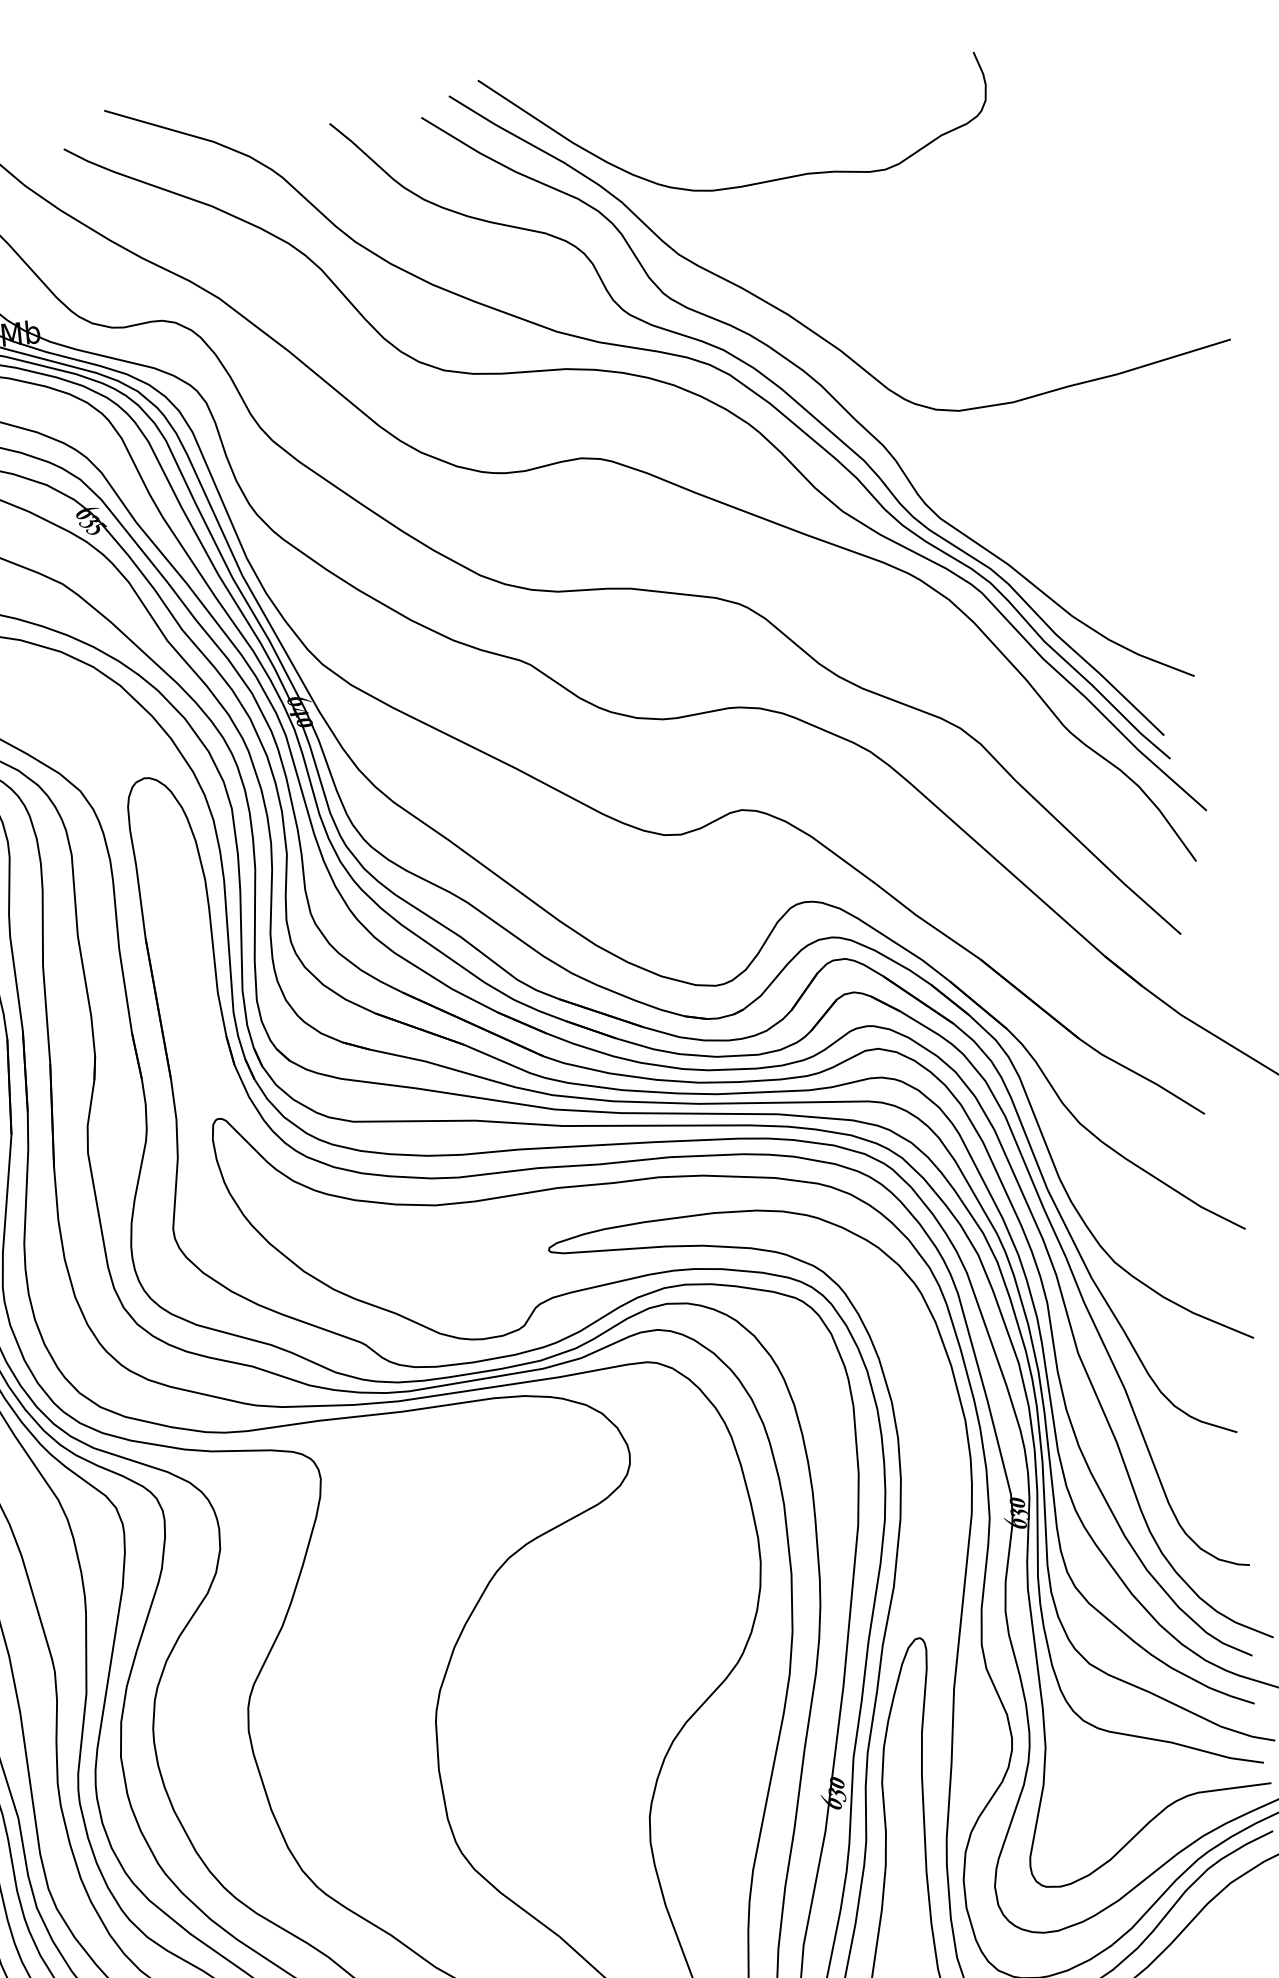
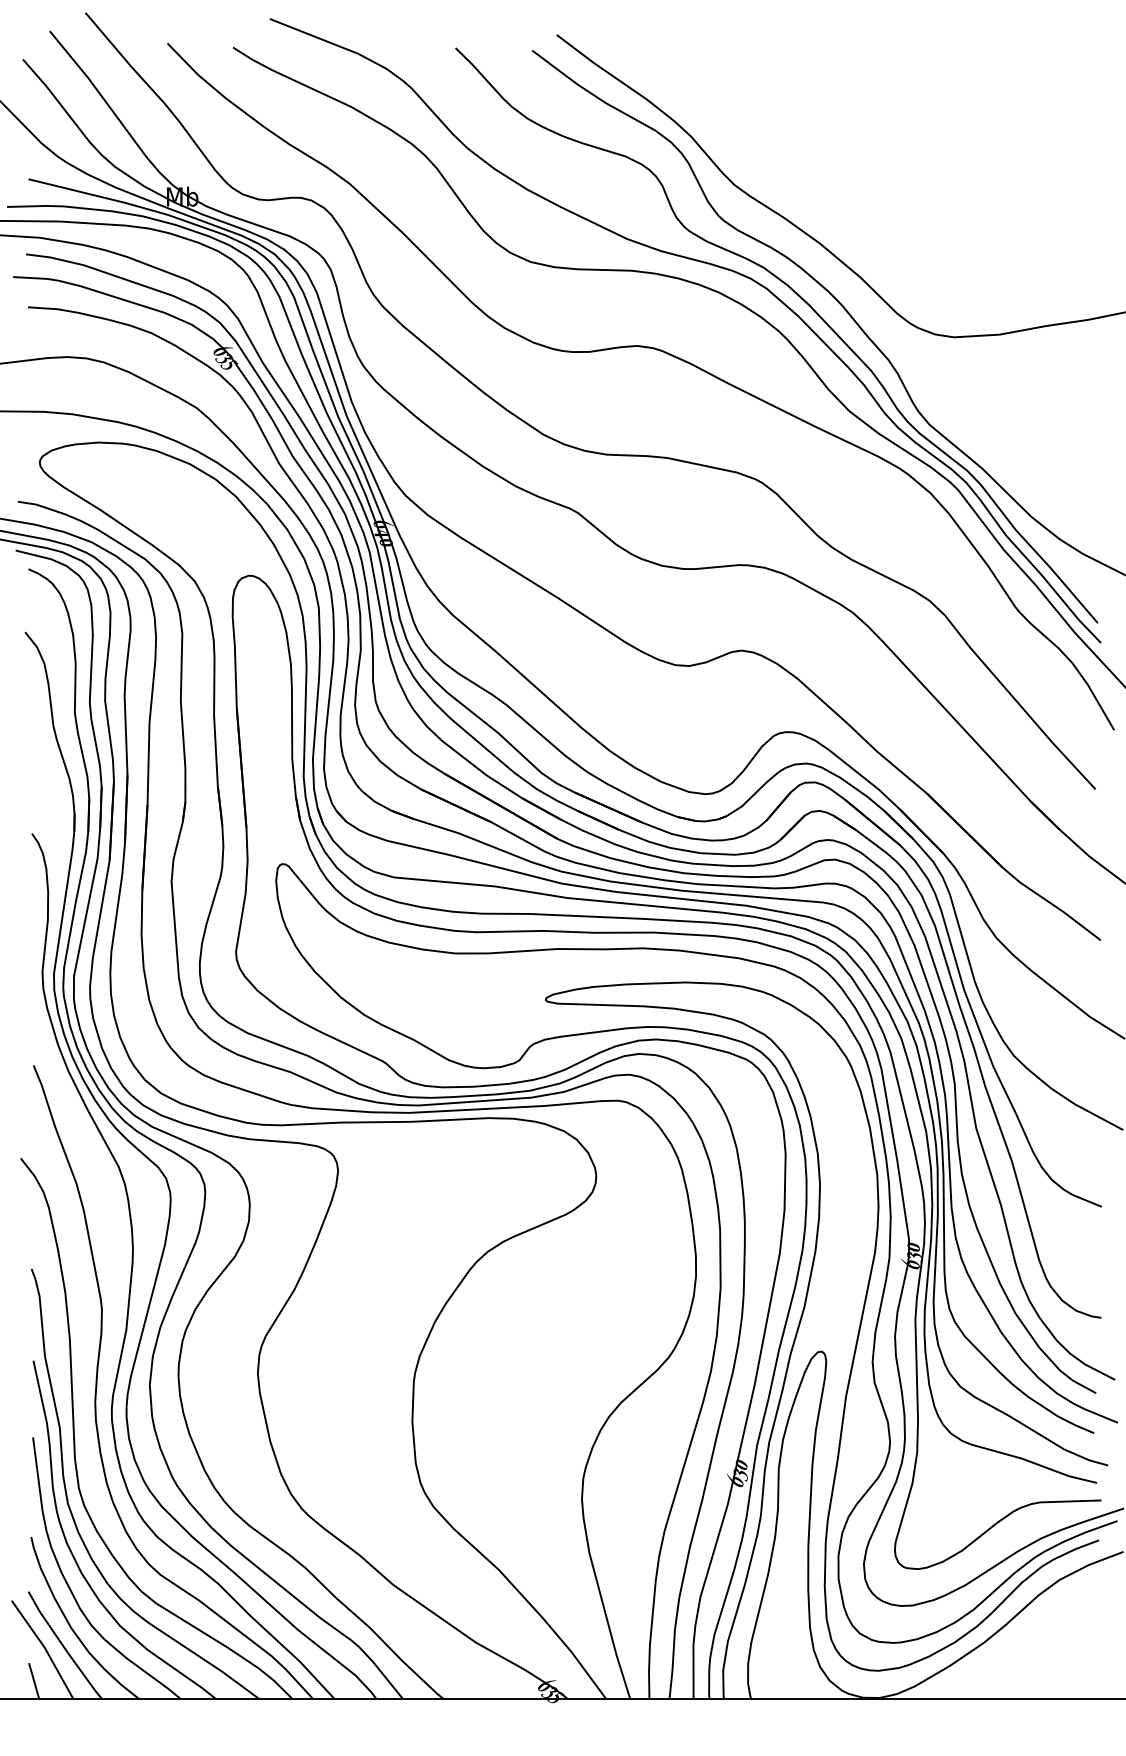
curve: (753, 182) -> (802, 131), removed

